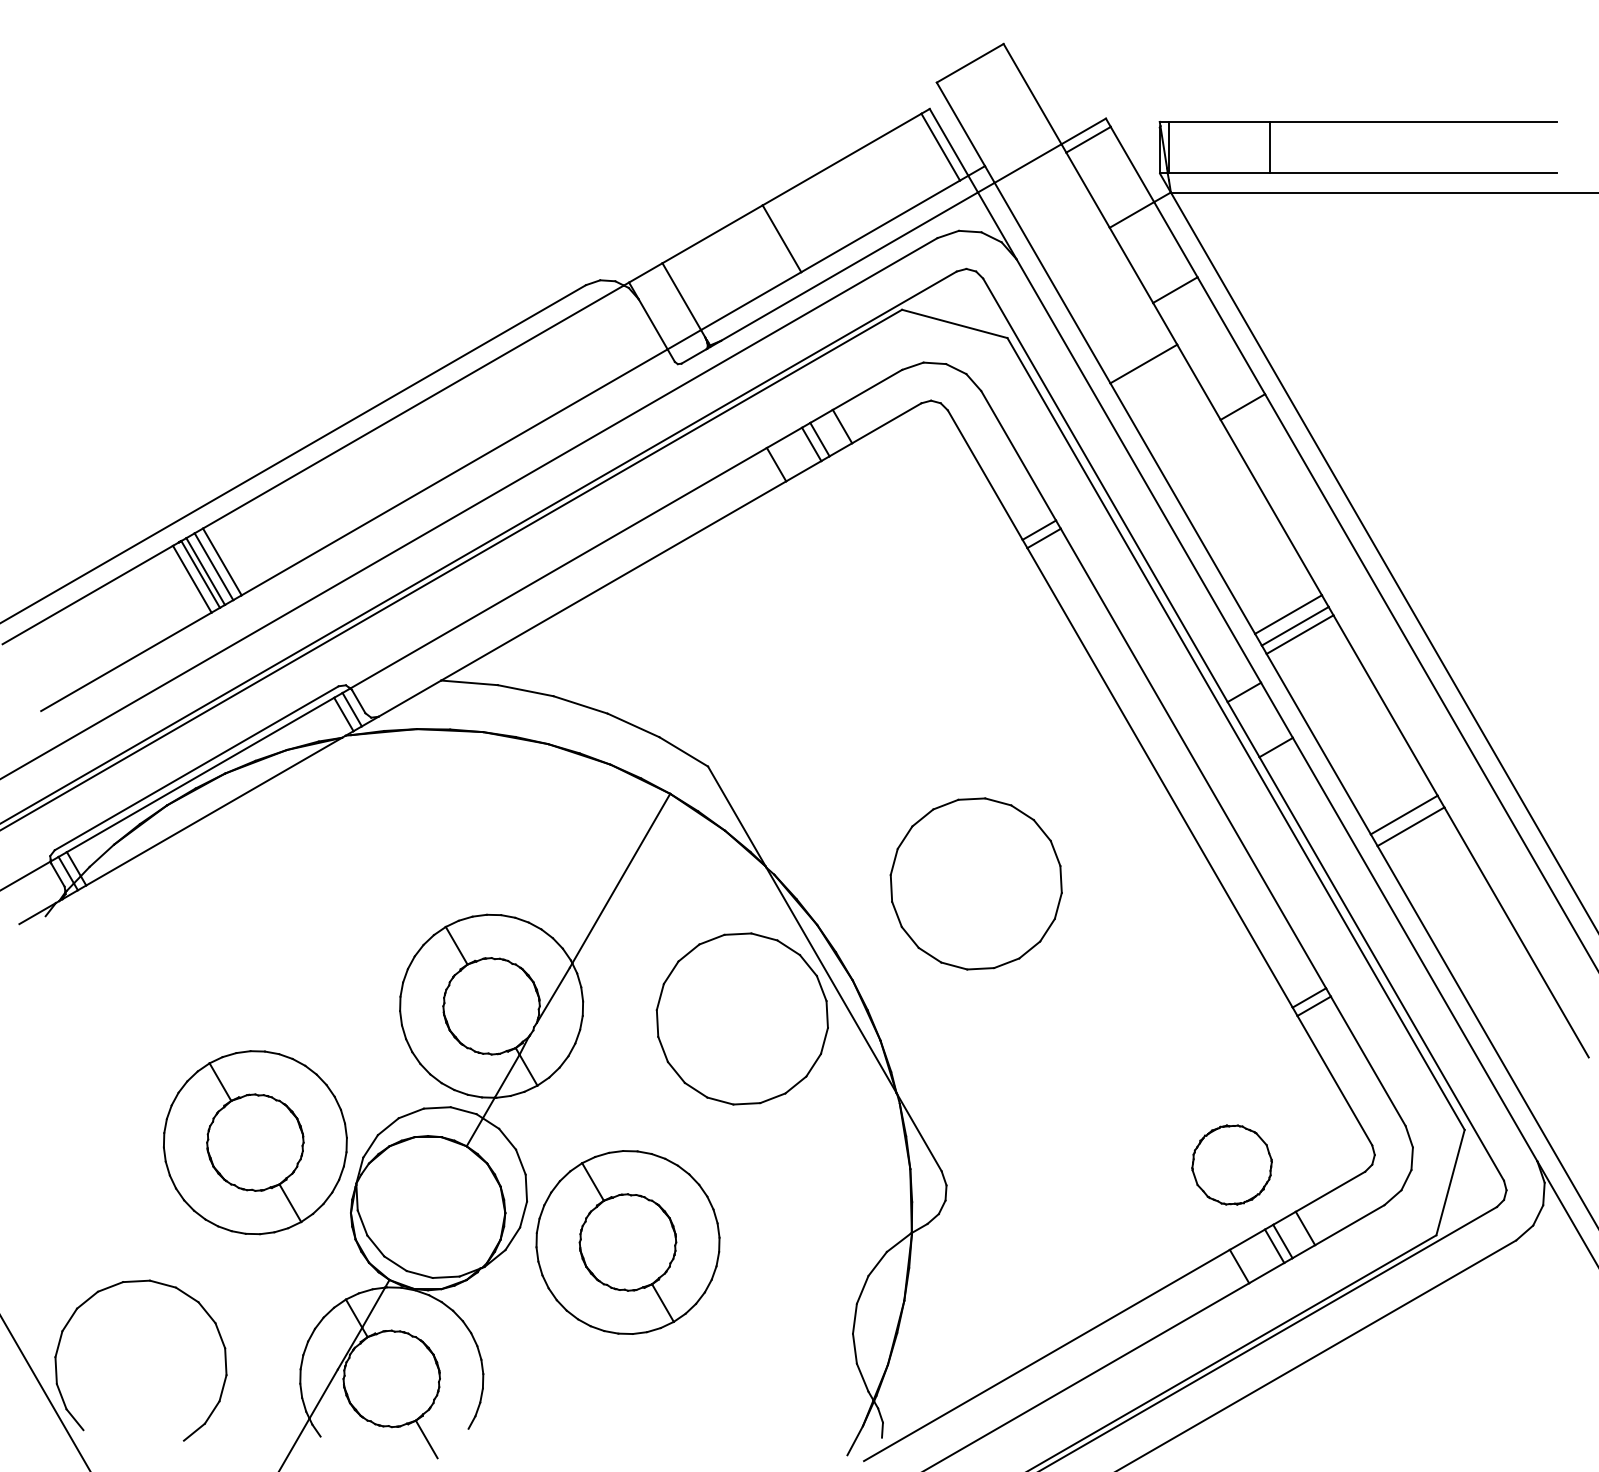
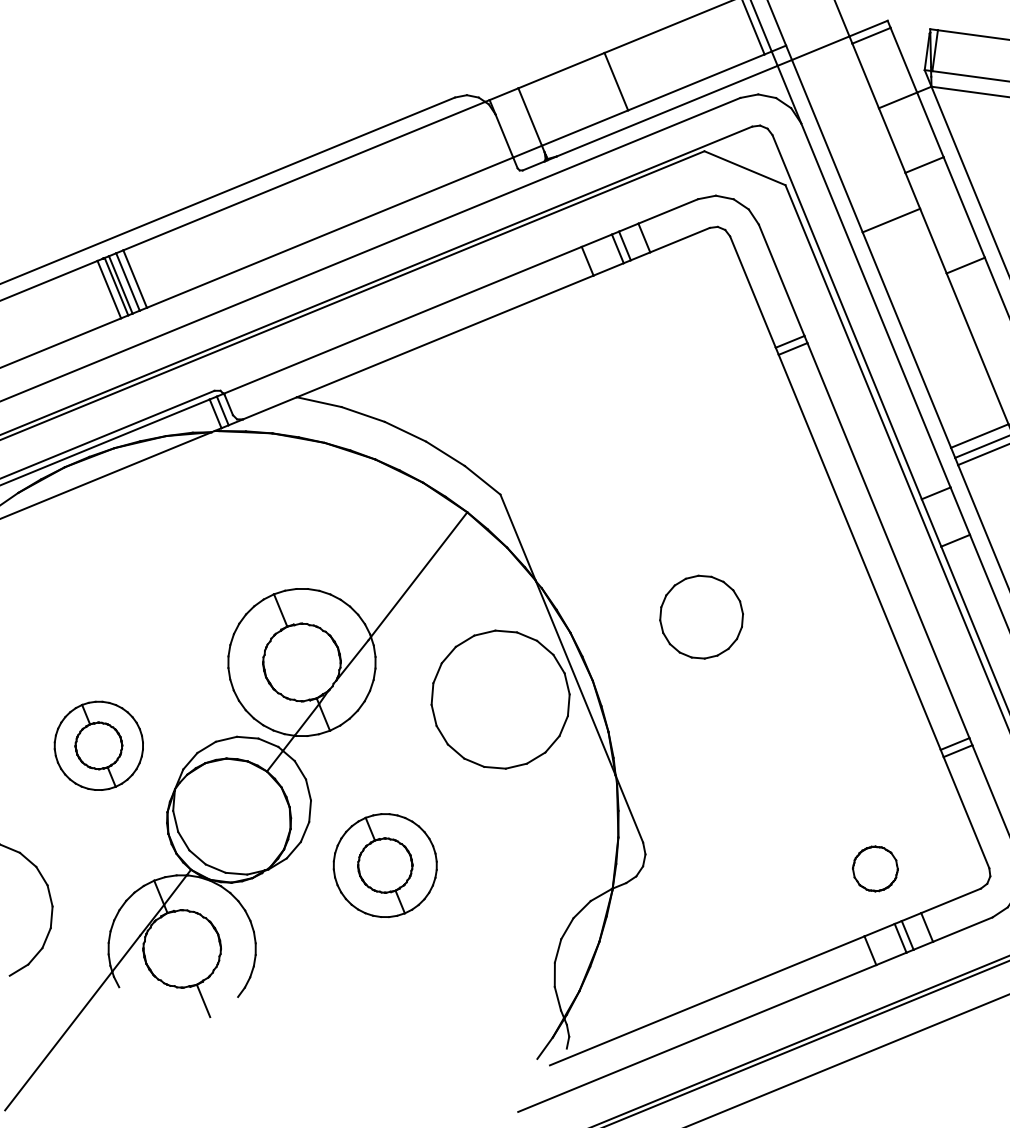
part: (975, 883) -> (701, 616), size x0.6
part: (255, 1142) -> (98, 745), size x0.6
part: (1231, 1164) -> (875, 868), size x0.7
part: (627, 1242) -> (384, 865), size x0.7

